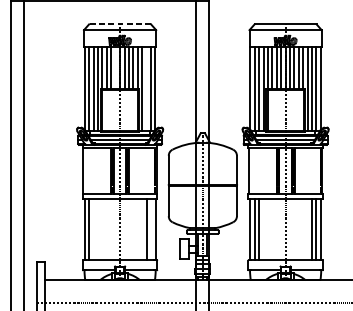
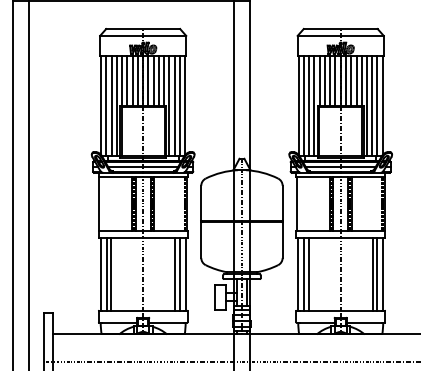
line: (120, 24) -> (143, 29), dashed -> solid
line: (115, 67) -> (137, 80), added
line: (146, 88) -> (174, 105), added
line: (93, 229) -> (111, 273), added
line: (150, 229) -> (179, 273), added

